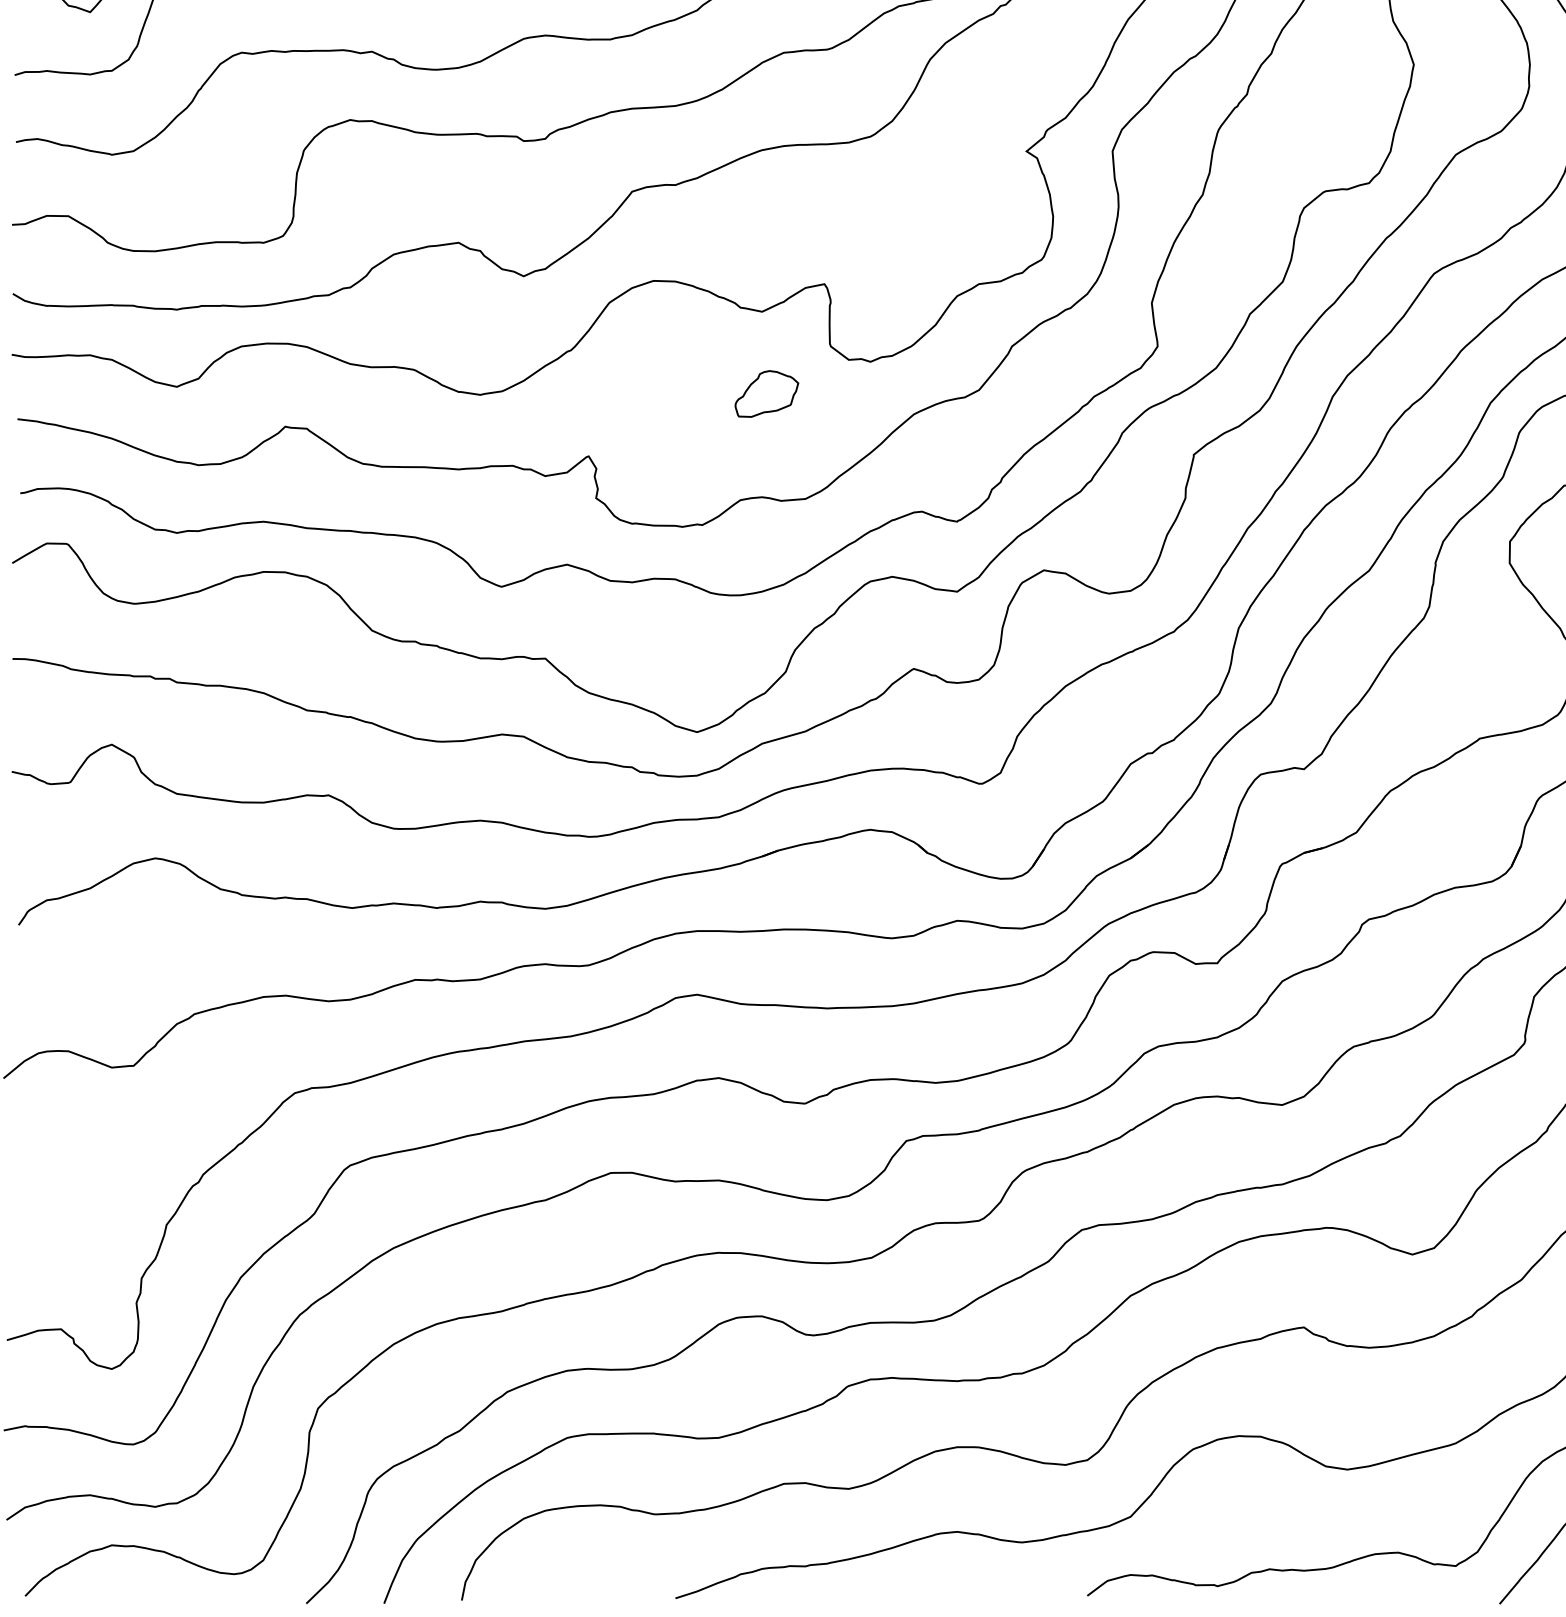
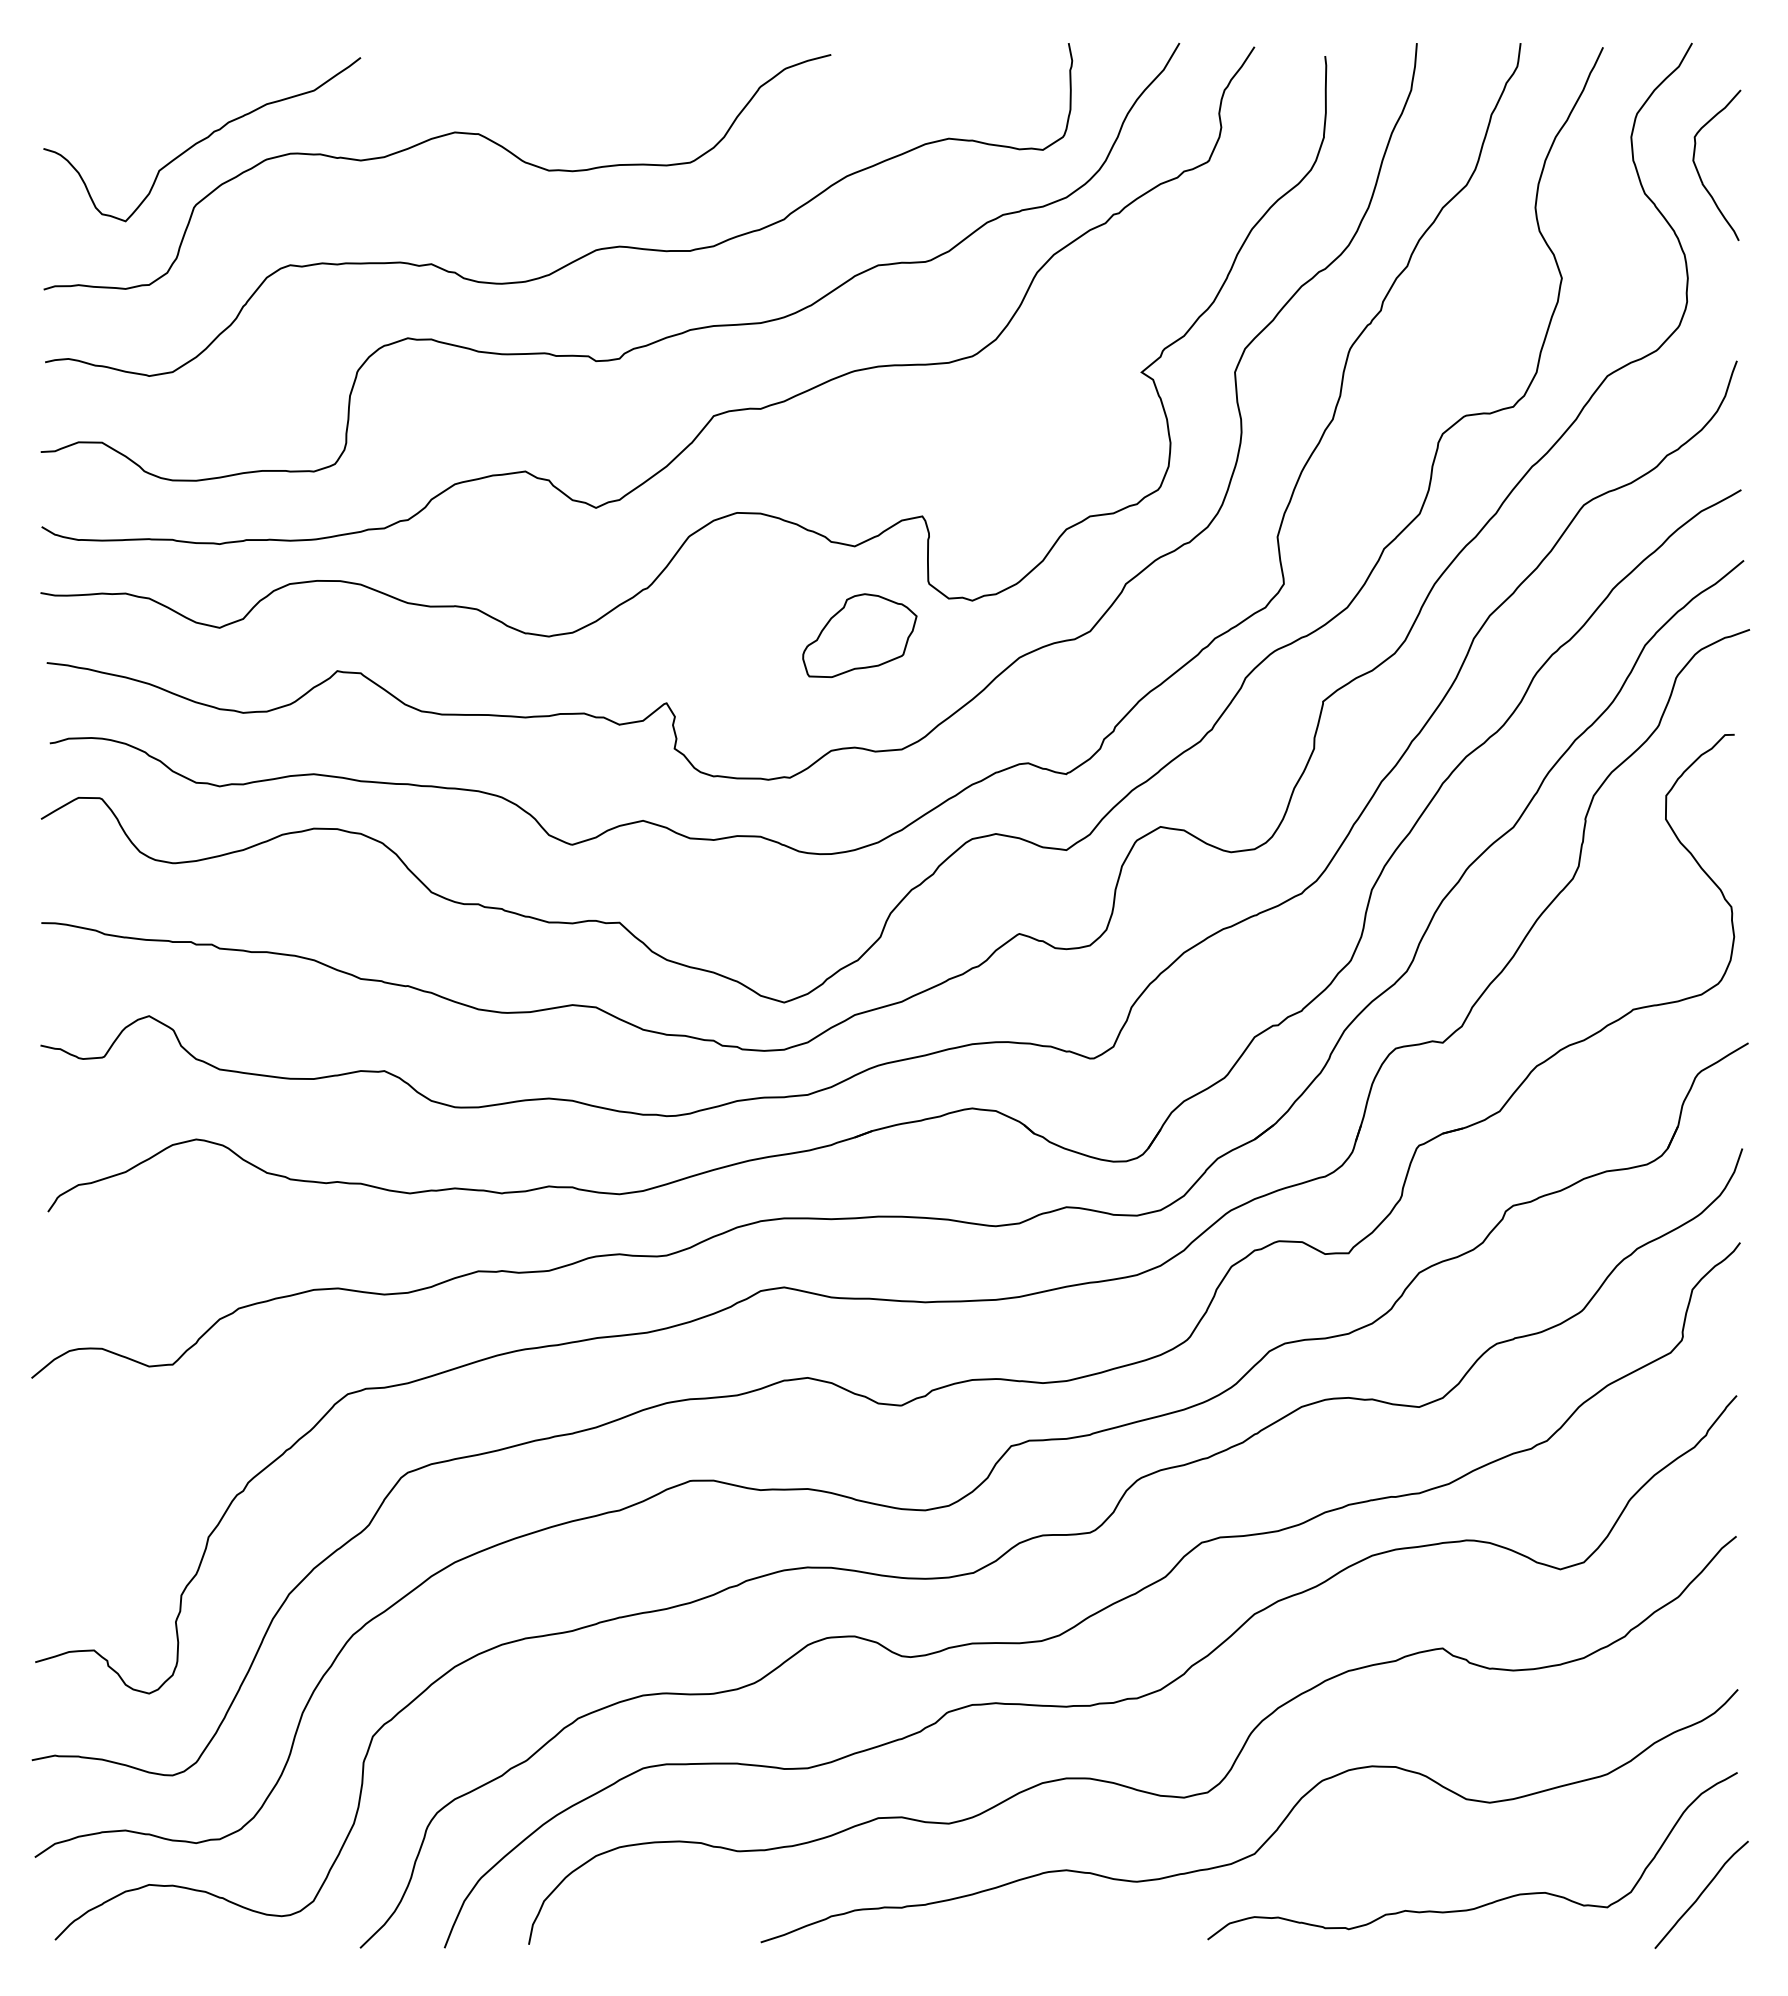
part: (766, 393) -> (859, 635), size x1.67

